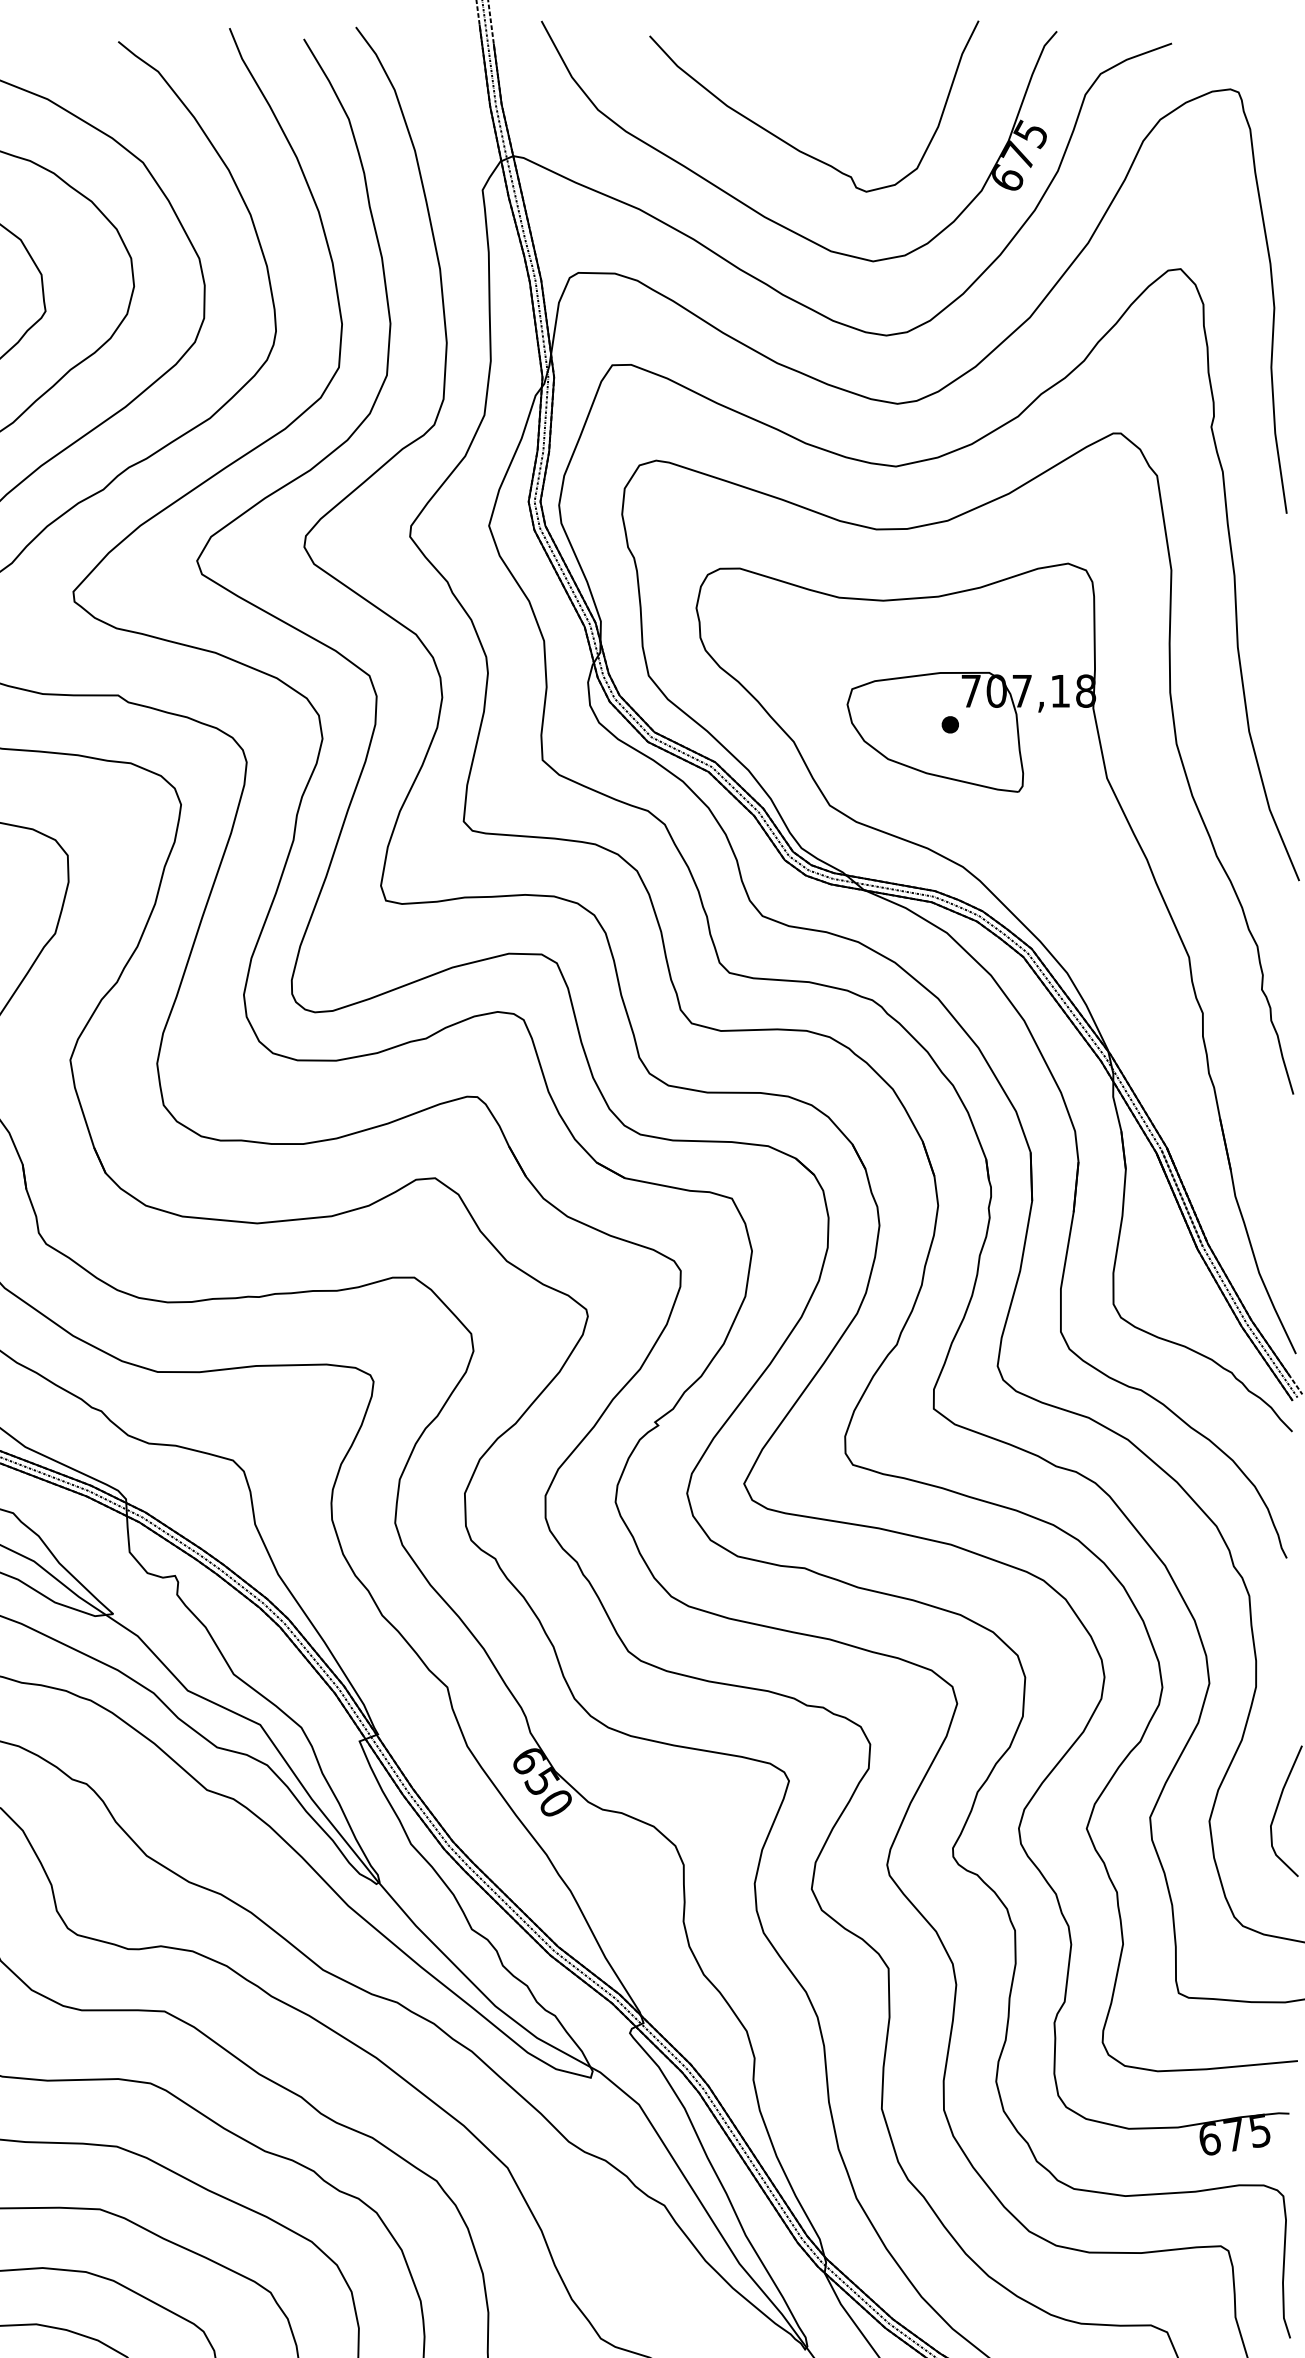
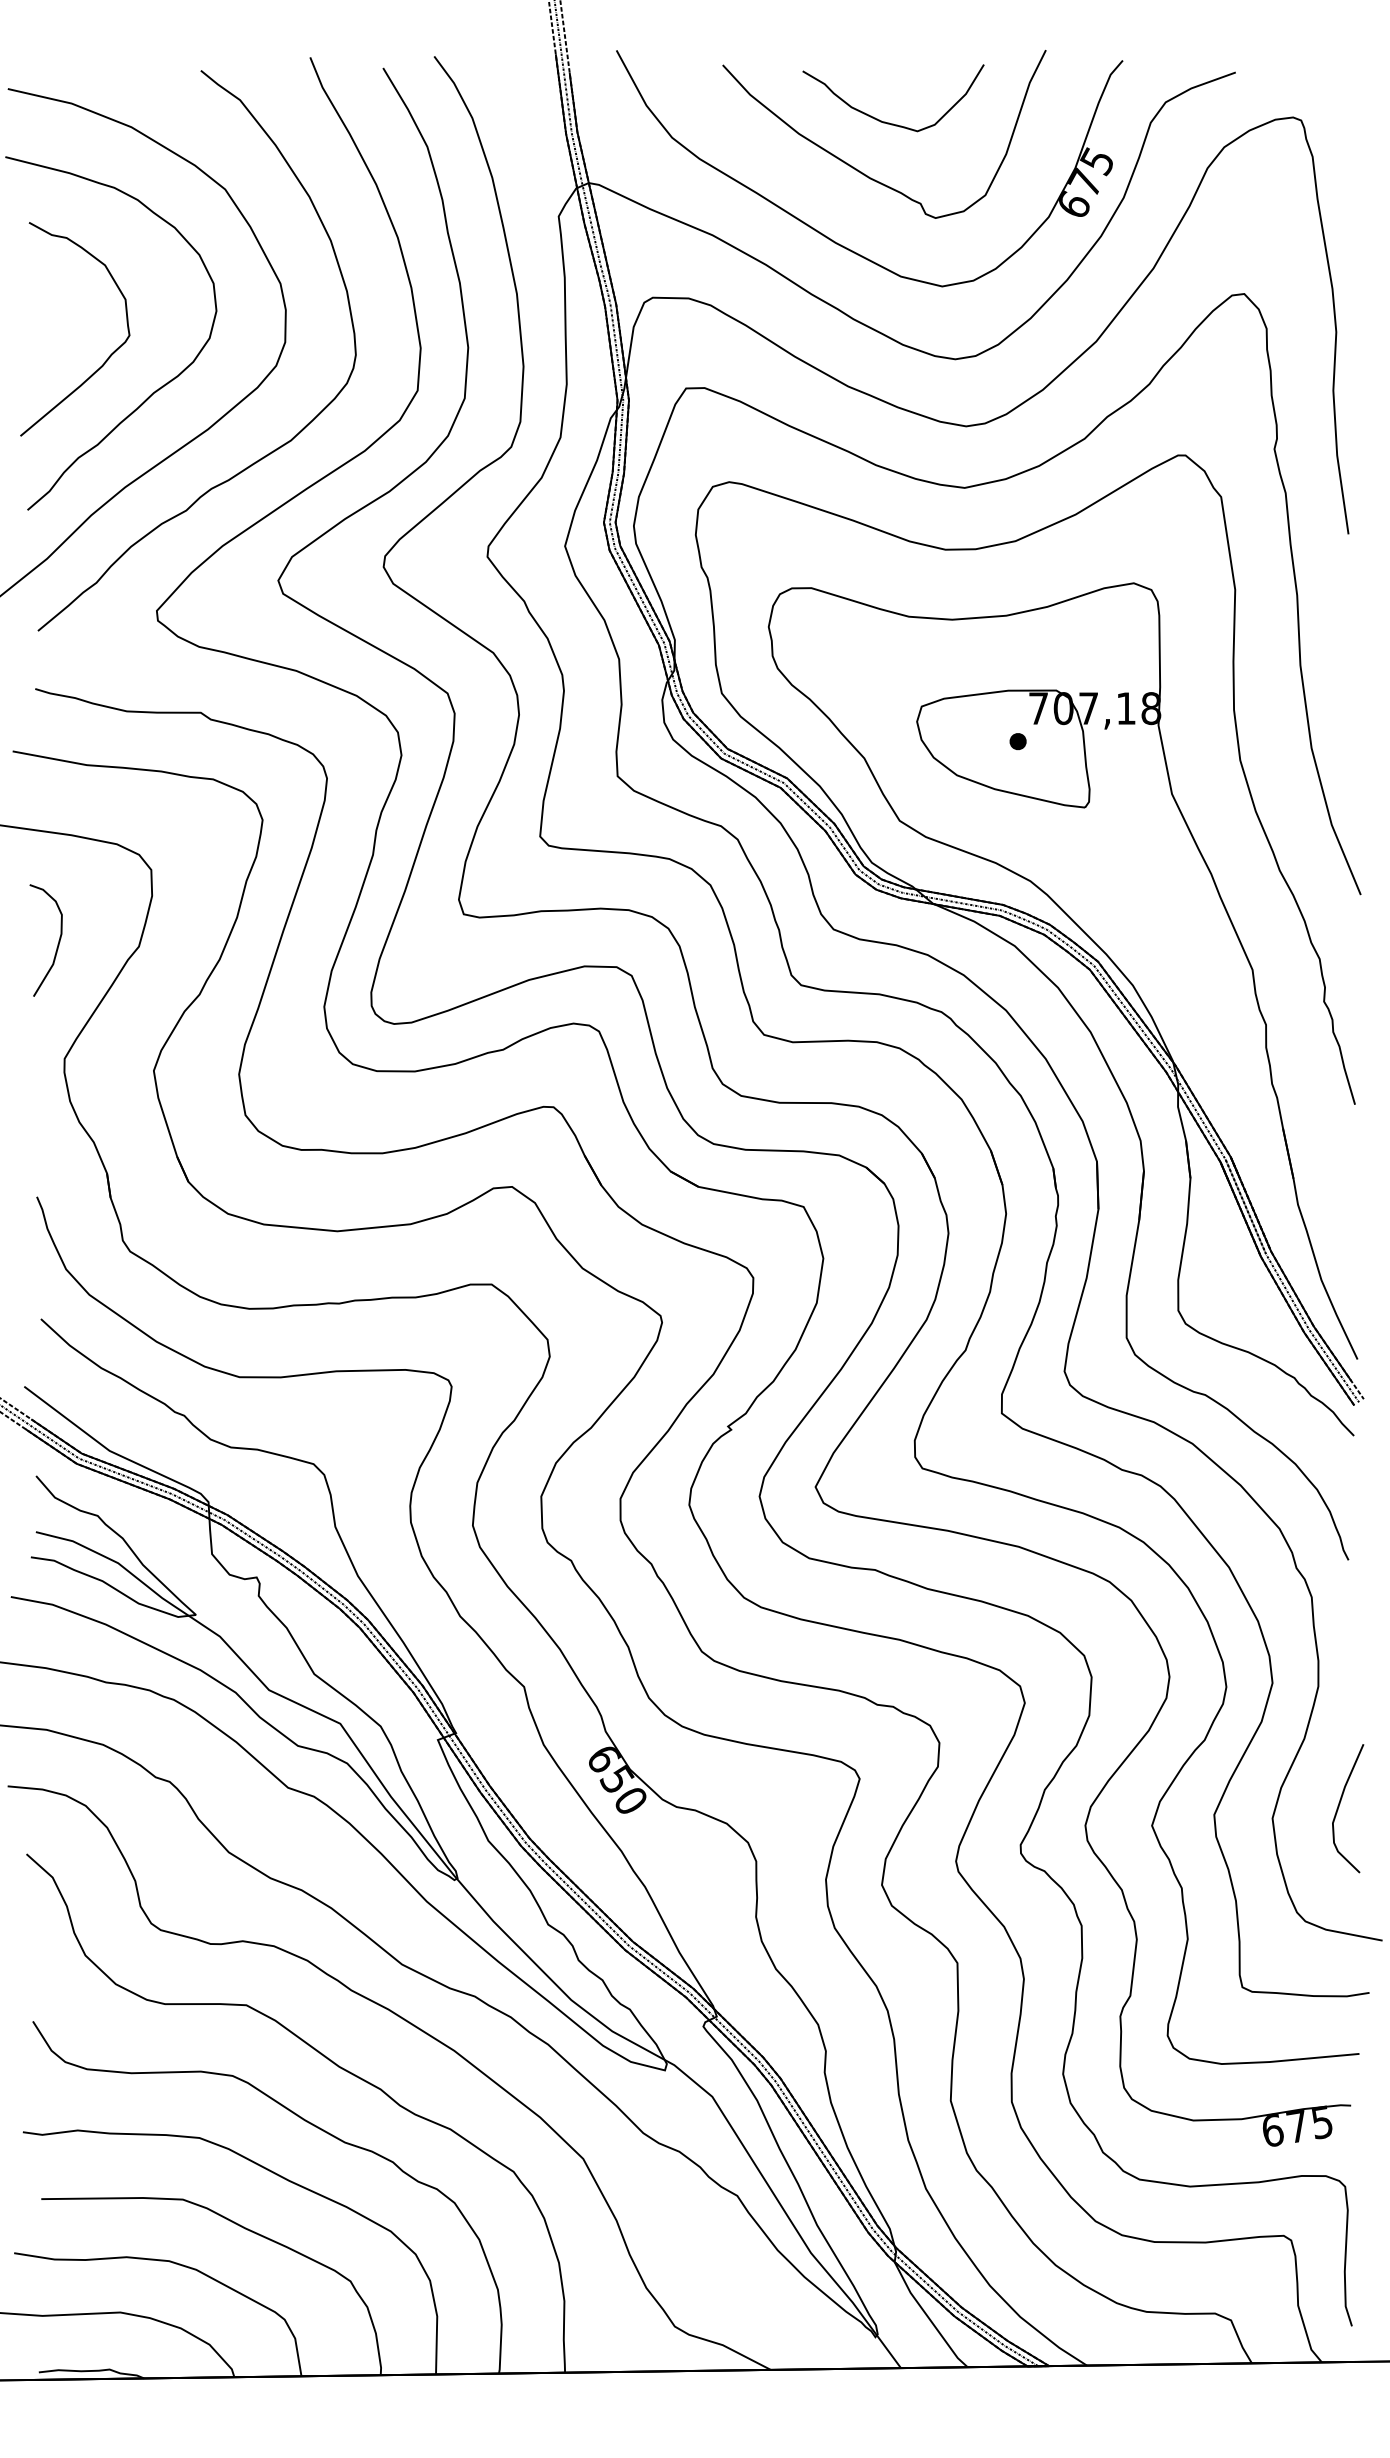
curve: (819, 94) -> (889, 122), added

